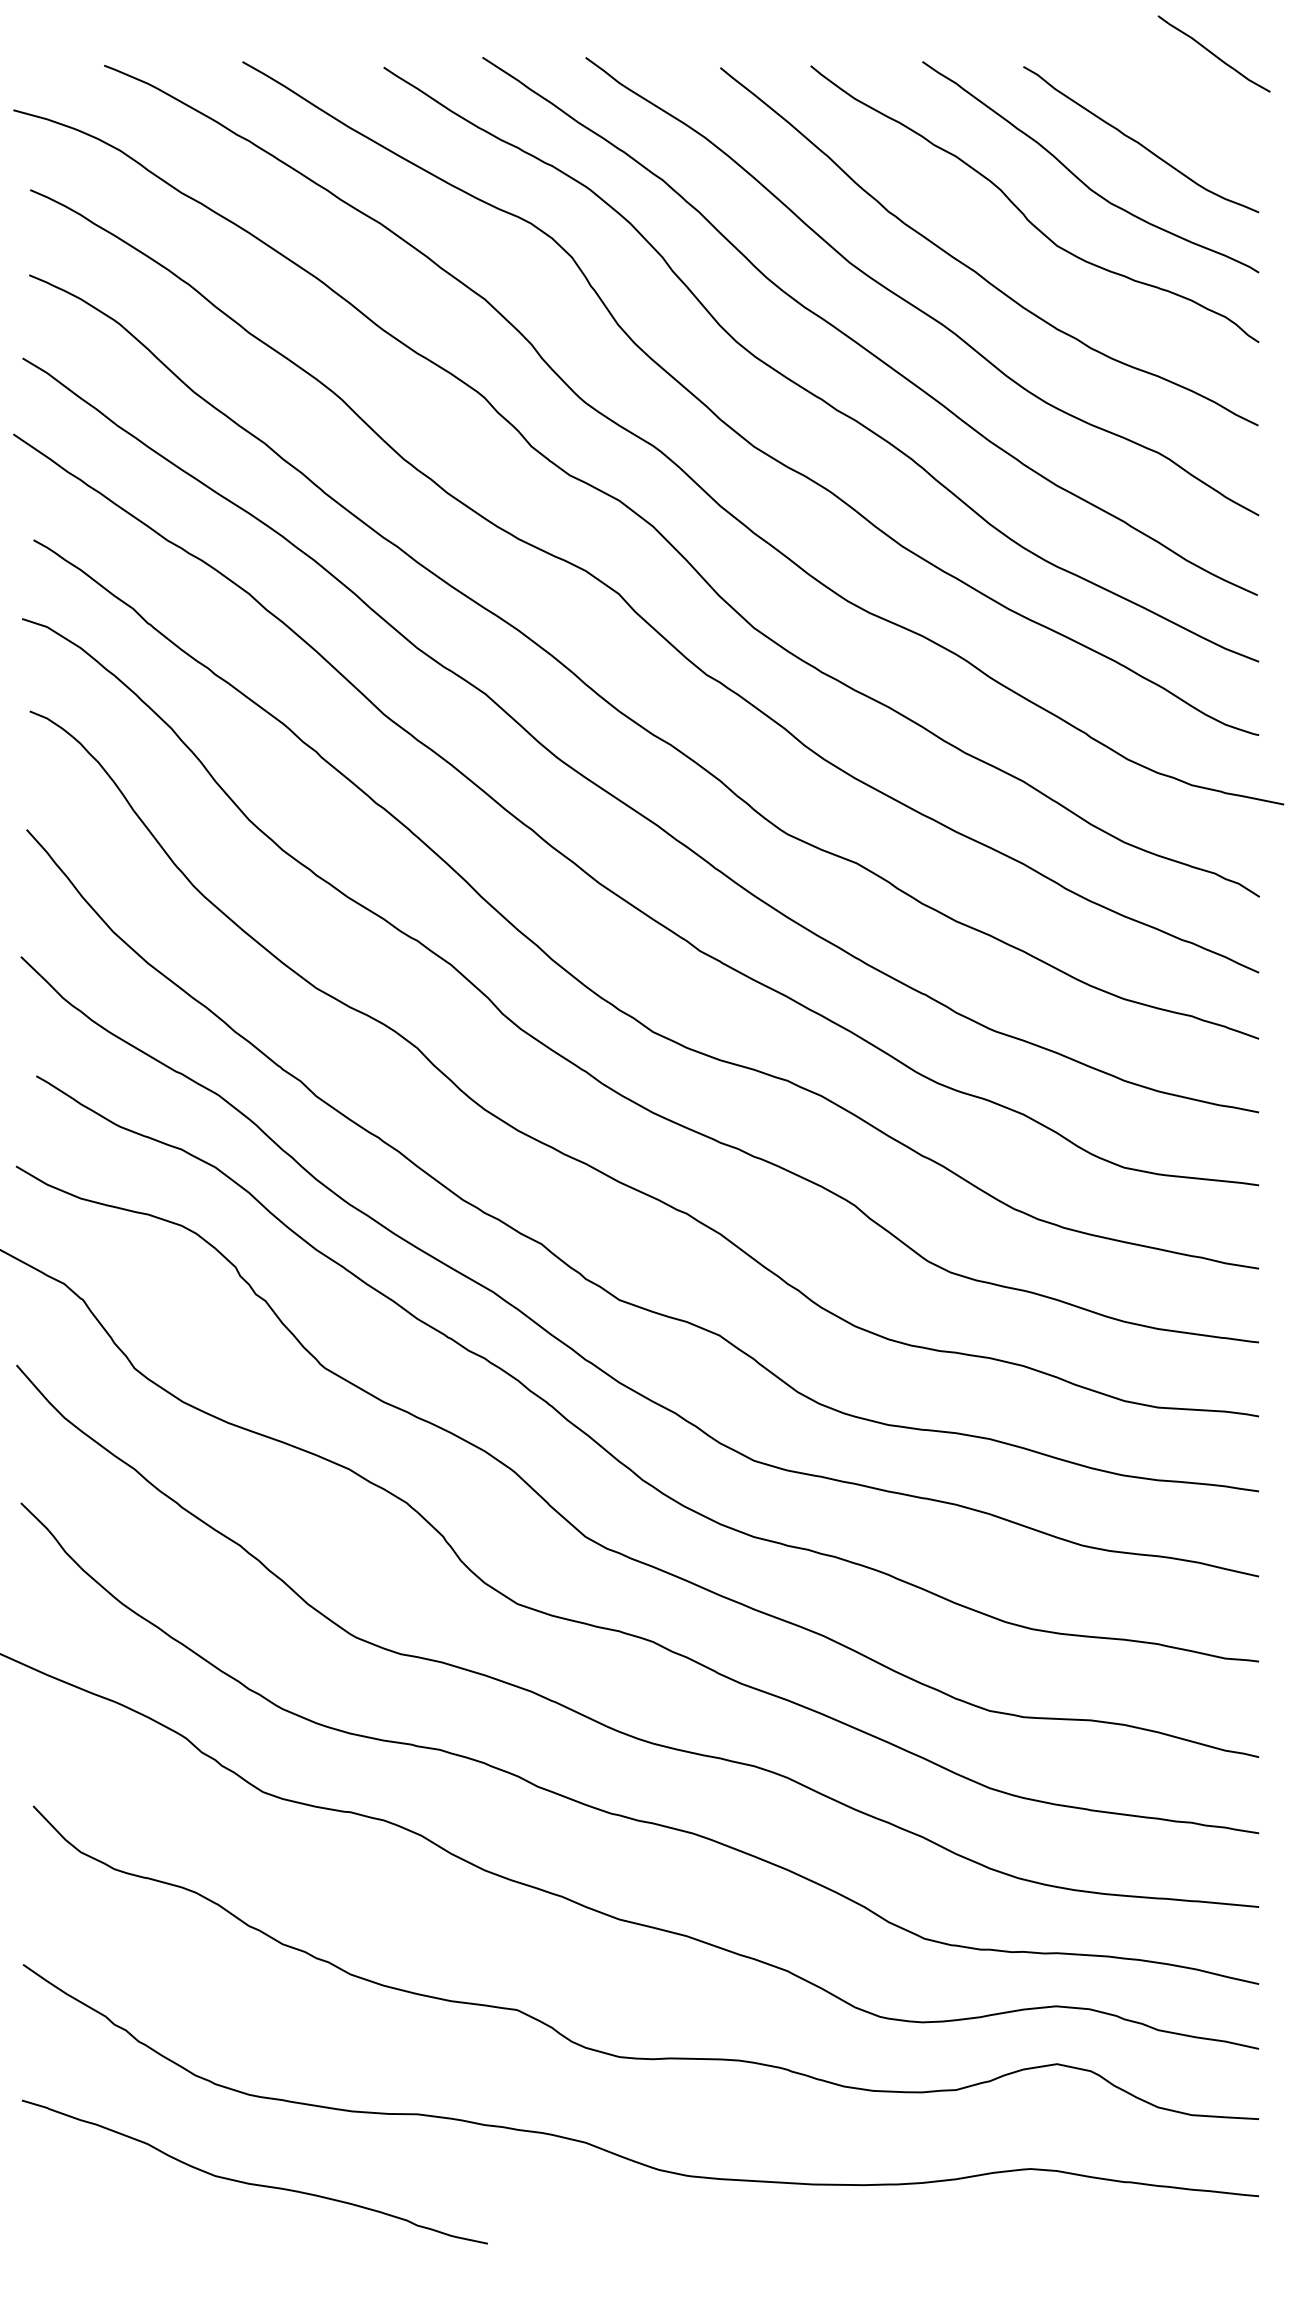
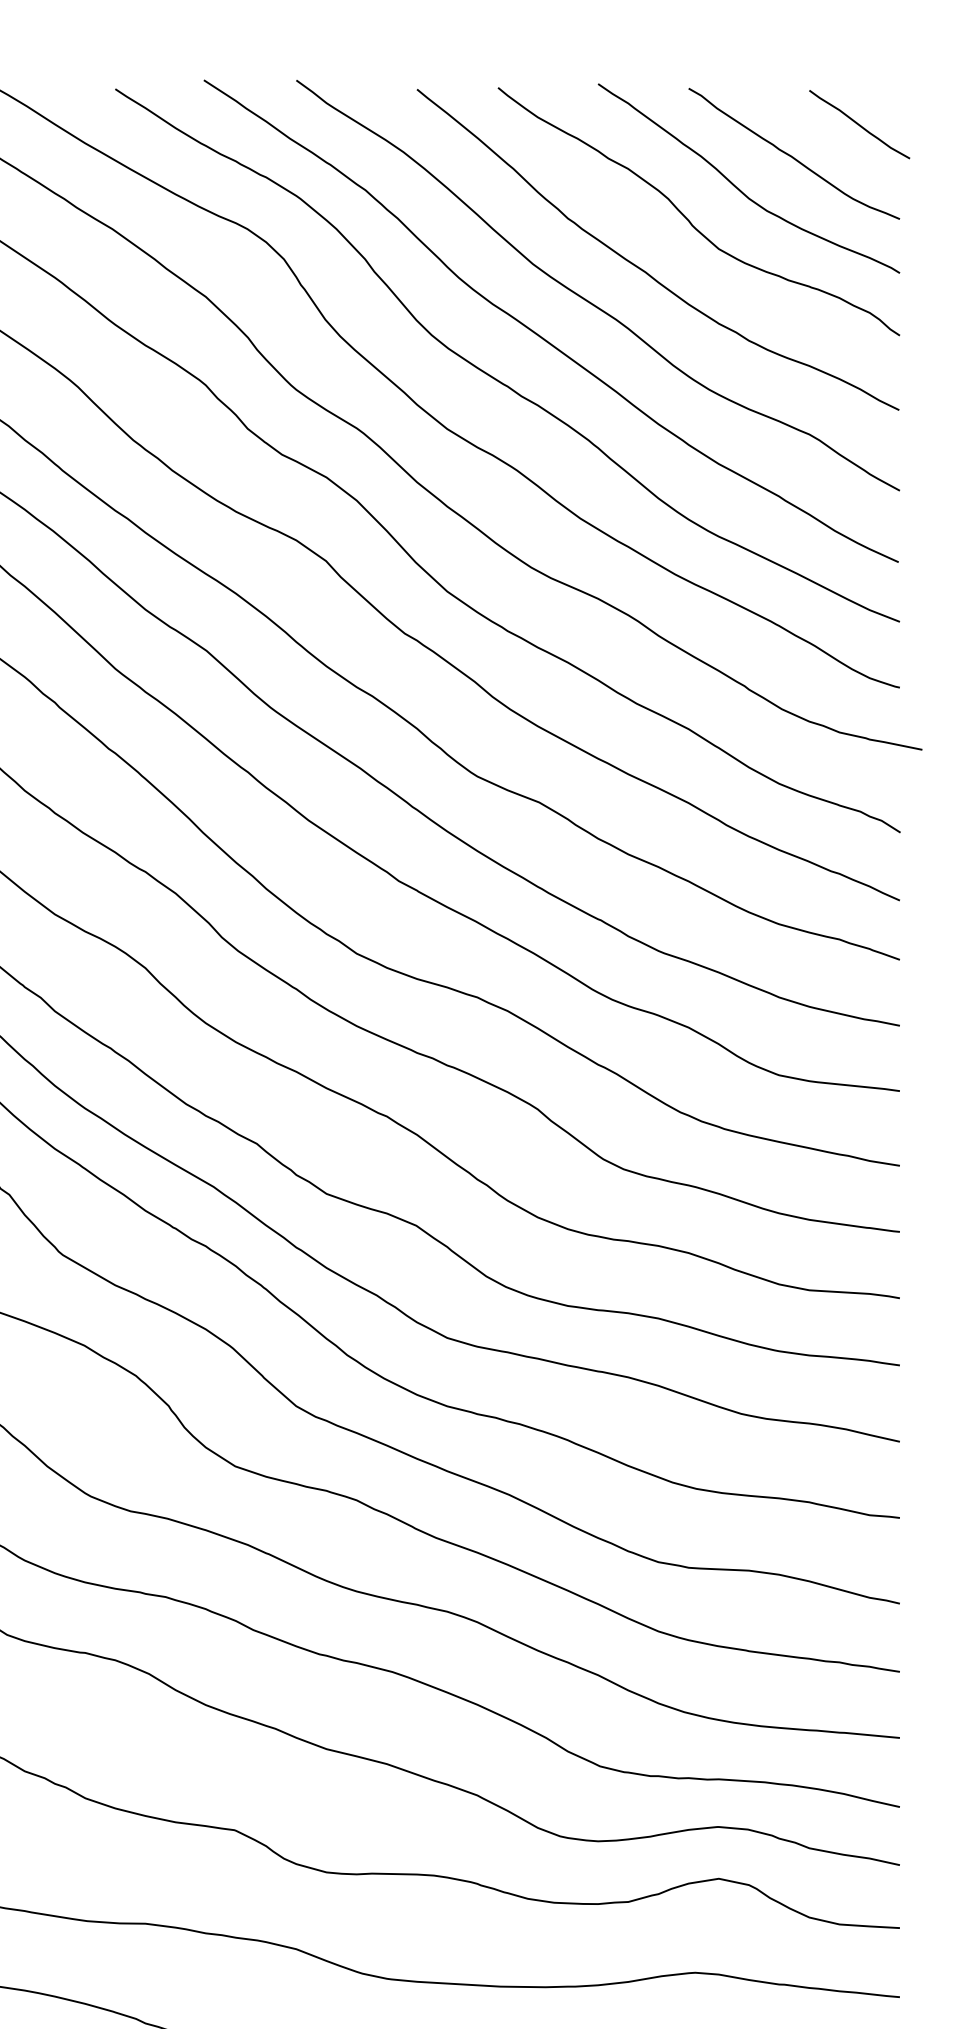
curve: (1213, 53) -> (859, 124), moved

